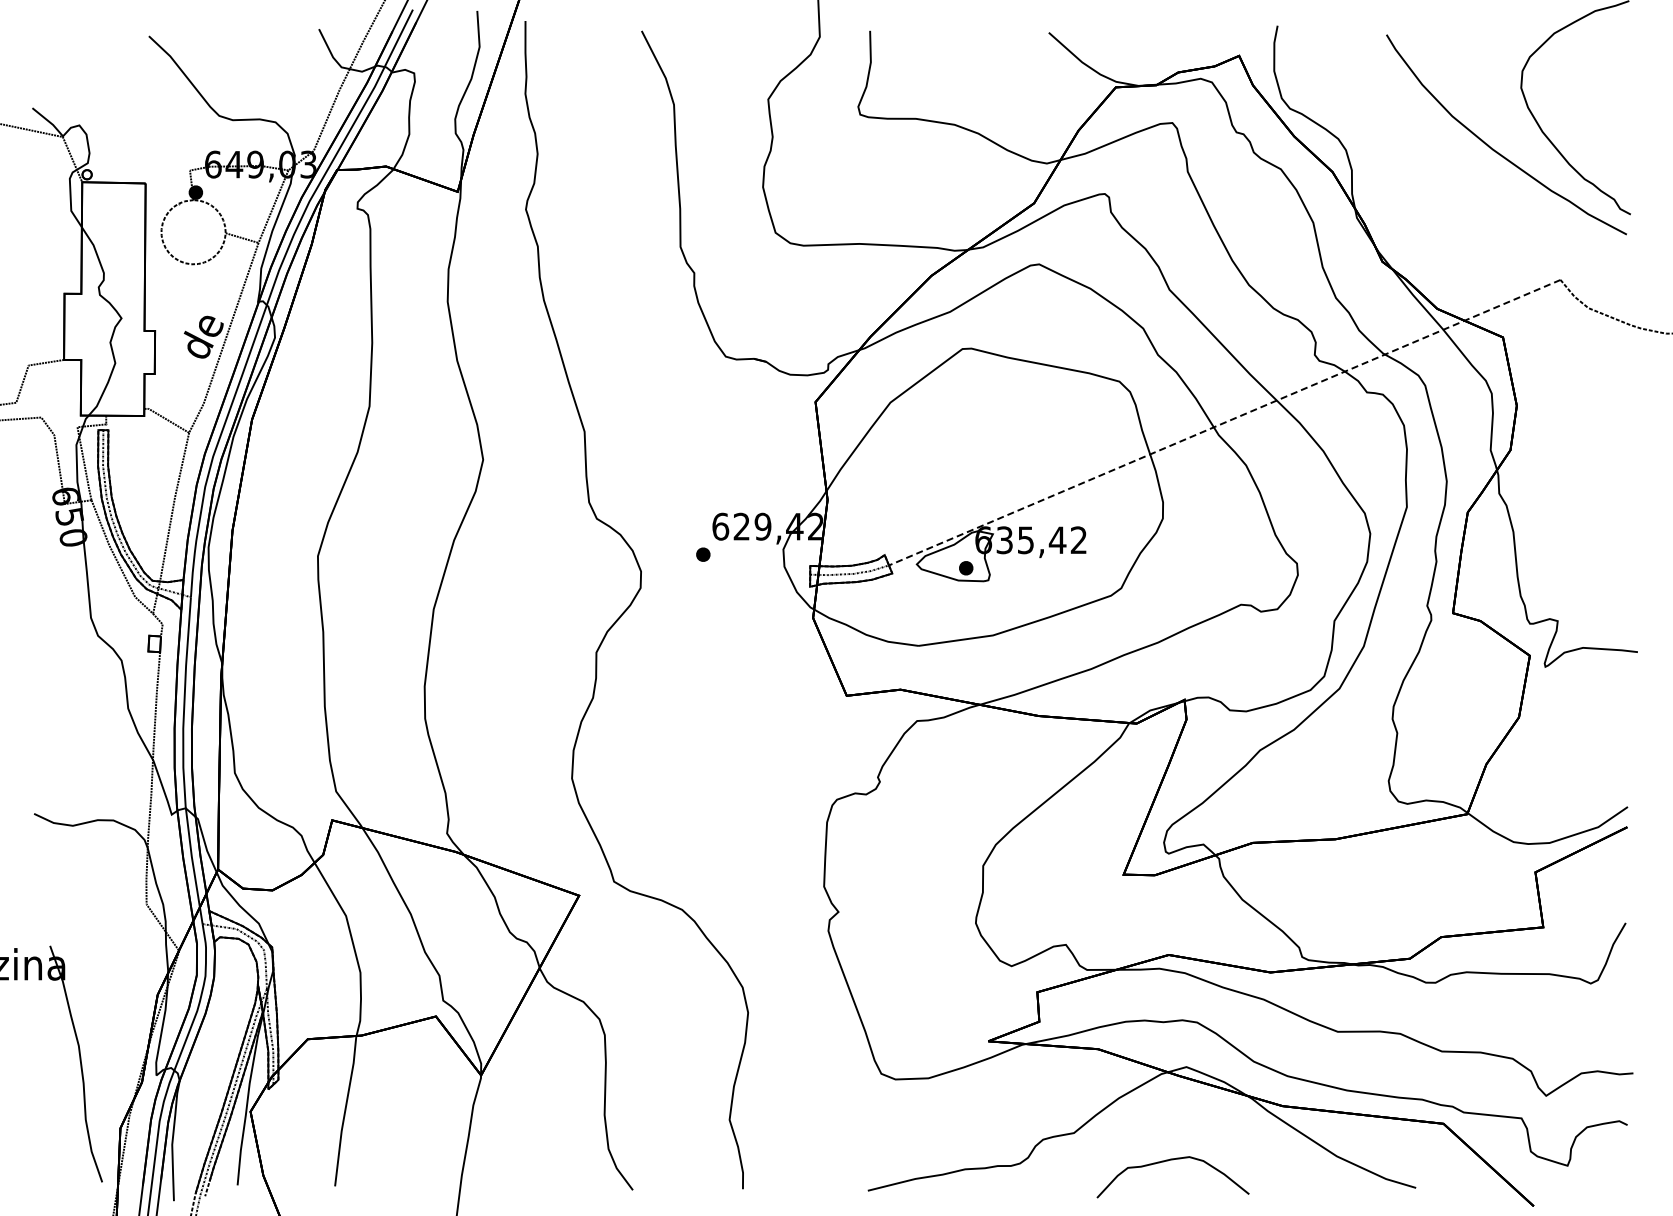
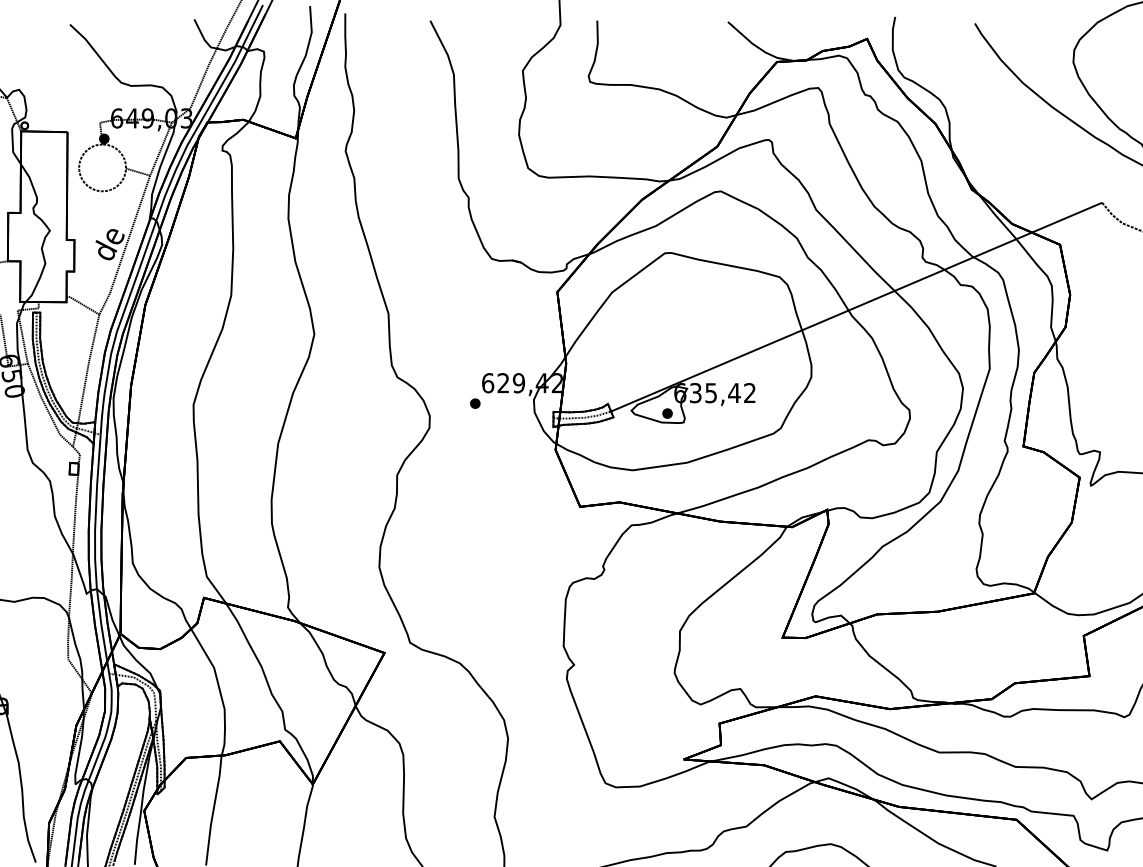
line: (1224, 422) -> (856, 307), dashed -> solid

